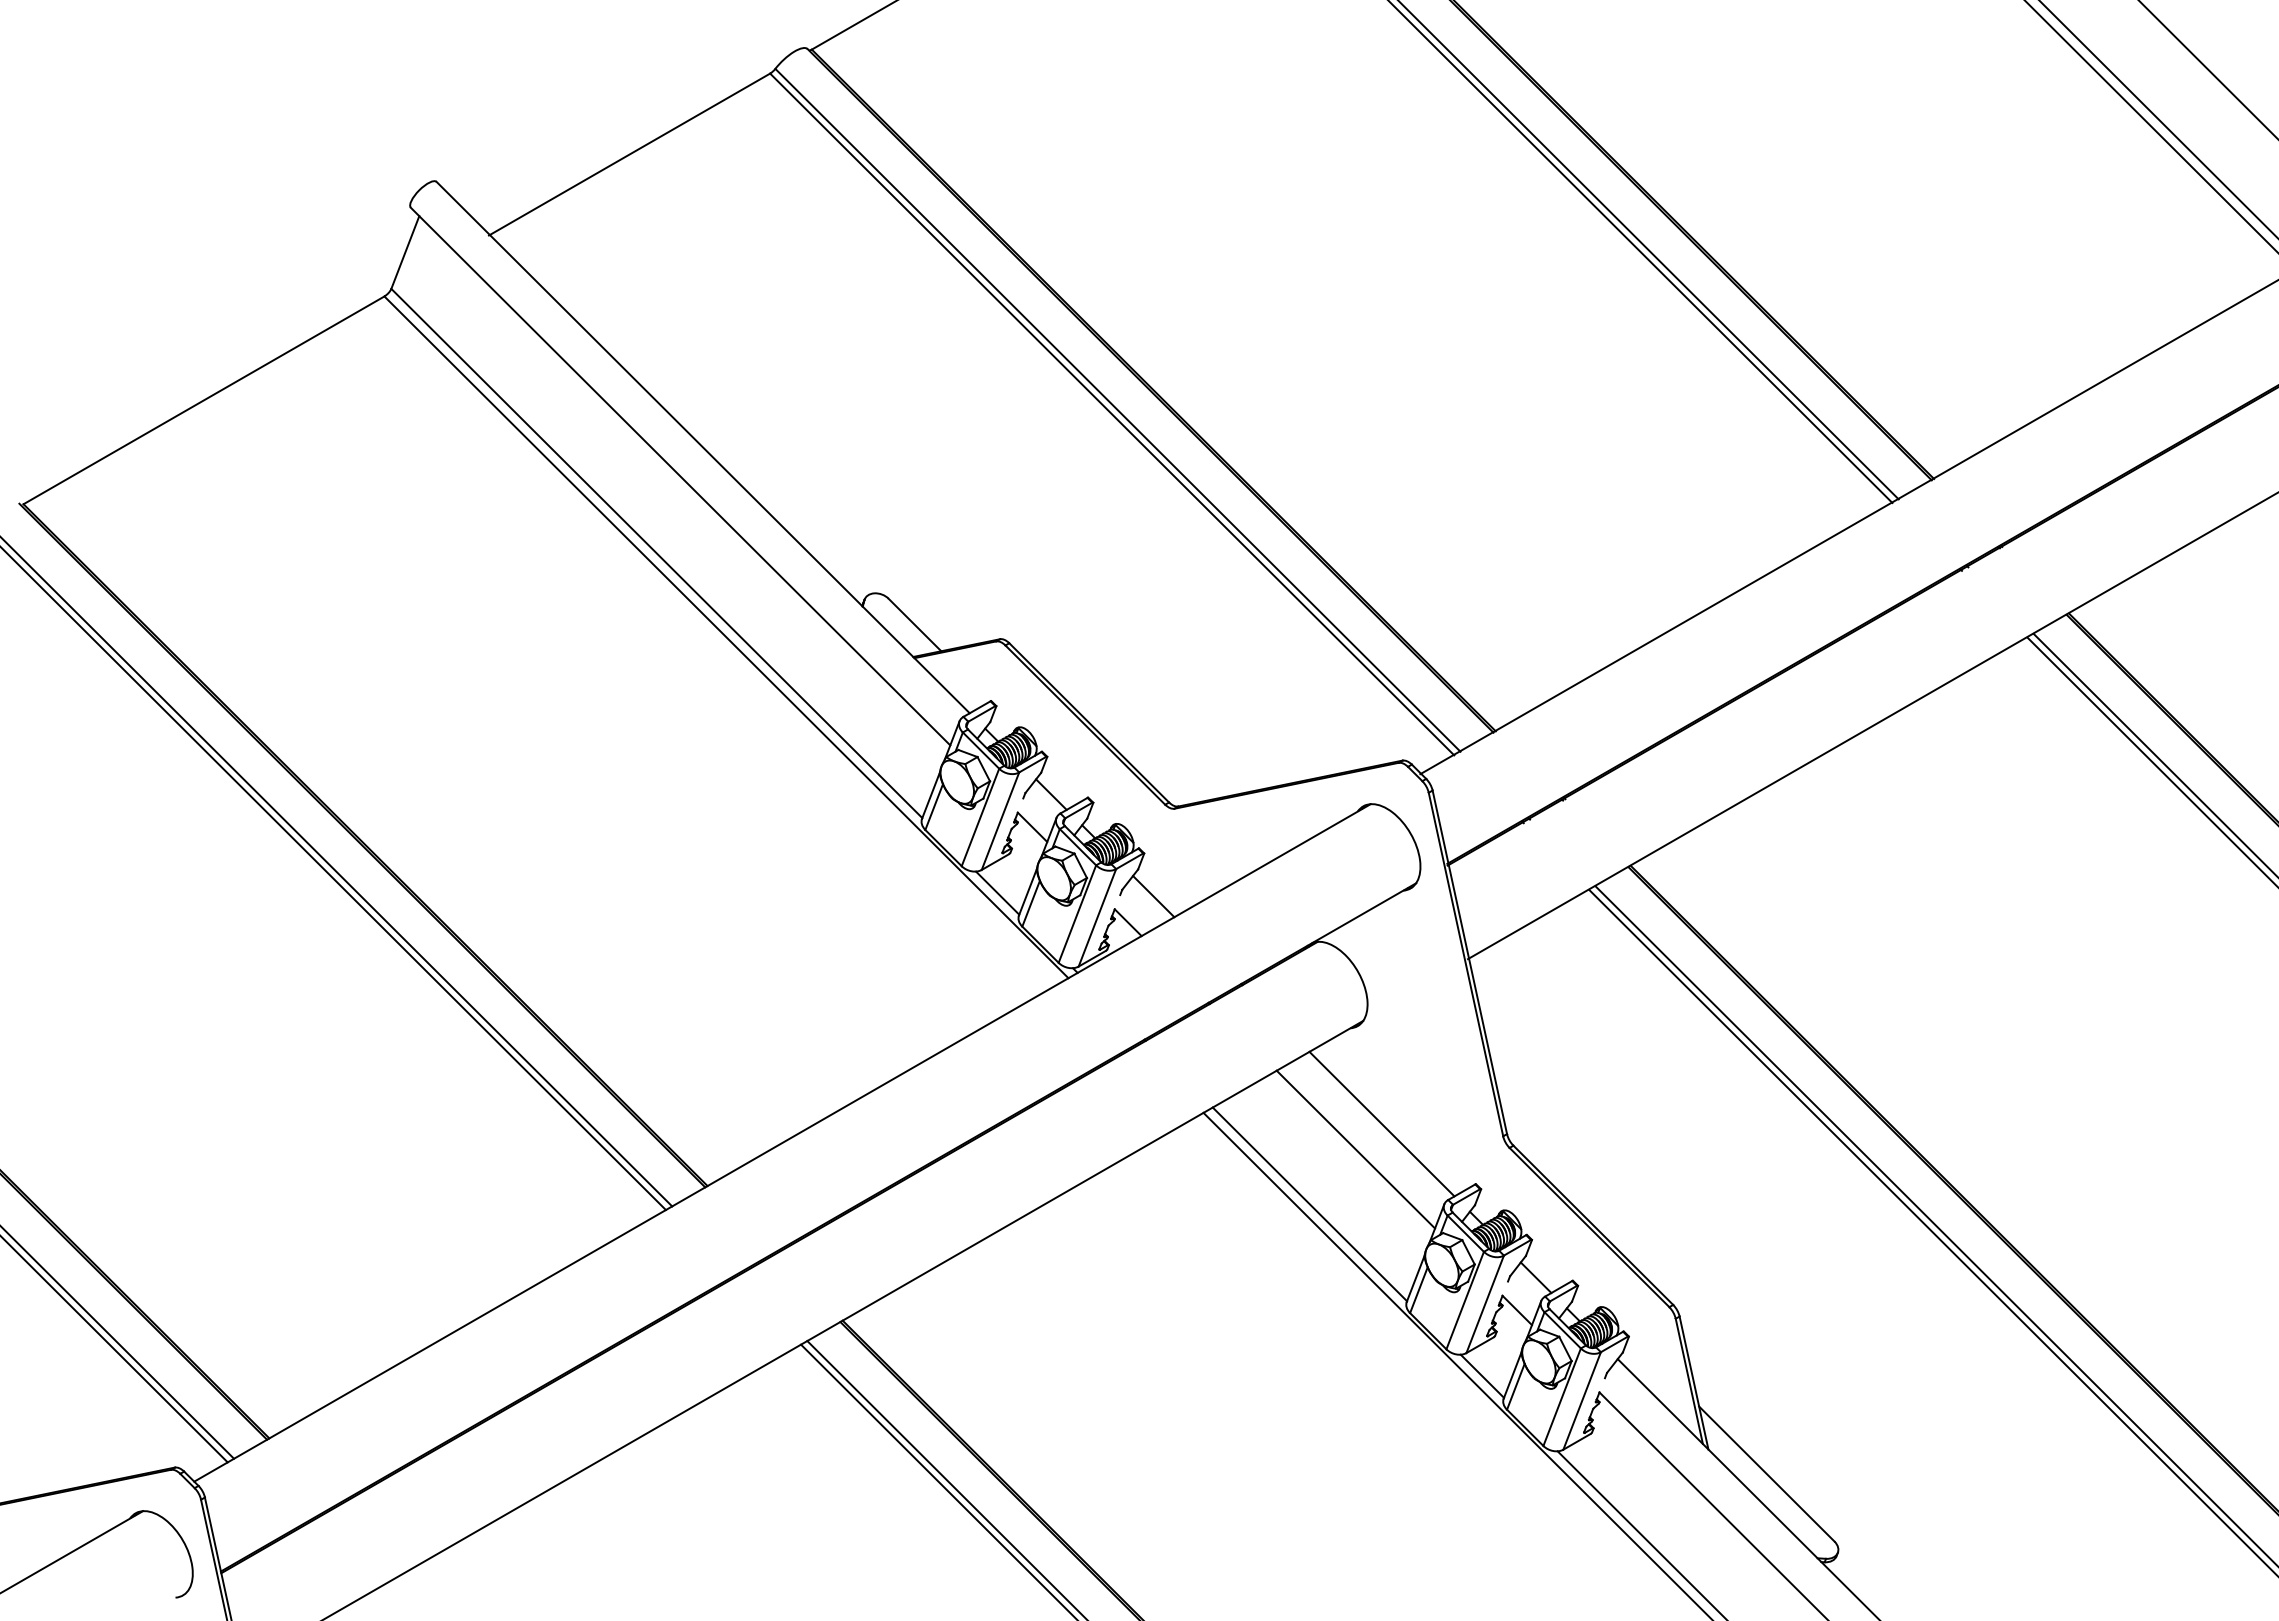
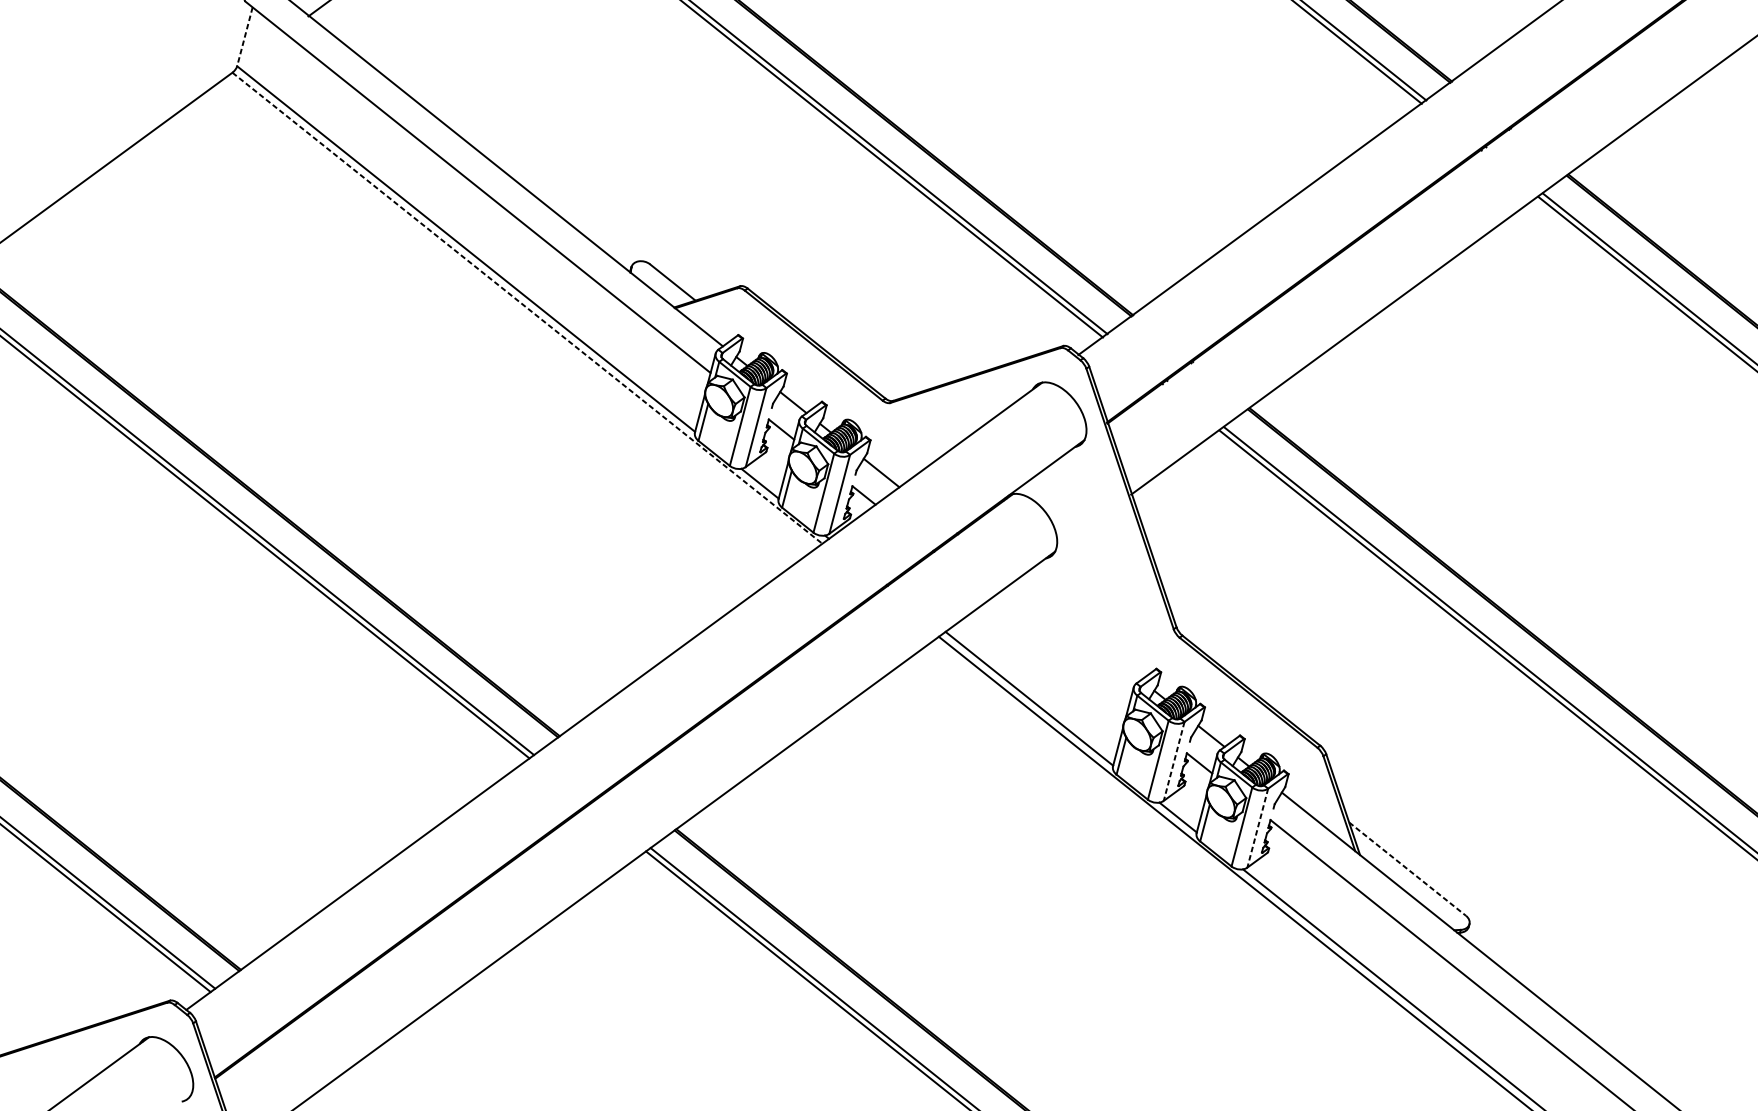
line: (405, 252) -> (245, 36), solid -> dashed
line: (726, 637) -> (527, 308), solid -> dashed
line: (1381, 1123) -> (1078, 629), removed
line: (1355, 1149) -> (1060, 652), removed
line: (1485, 1304) -> (1174, 761), solid -> dashed
line: (1581, 1401) -> (1257, 828), solid -> dashed
line: (1766, 1474) -> (1407, 869), solid -> dashed

